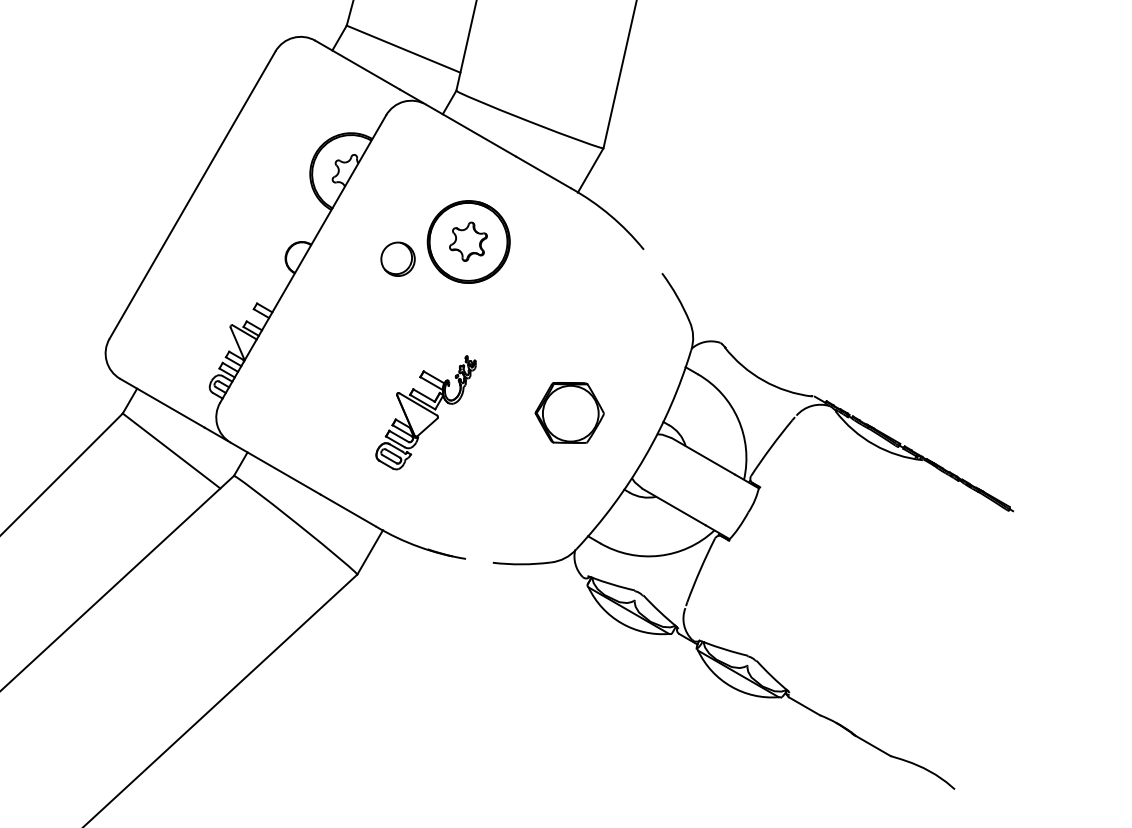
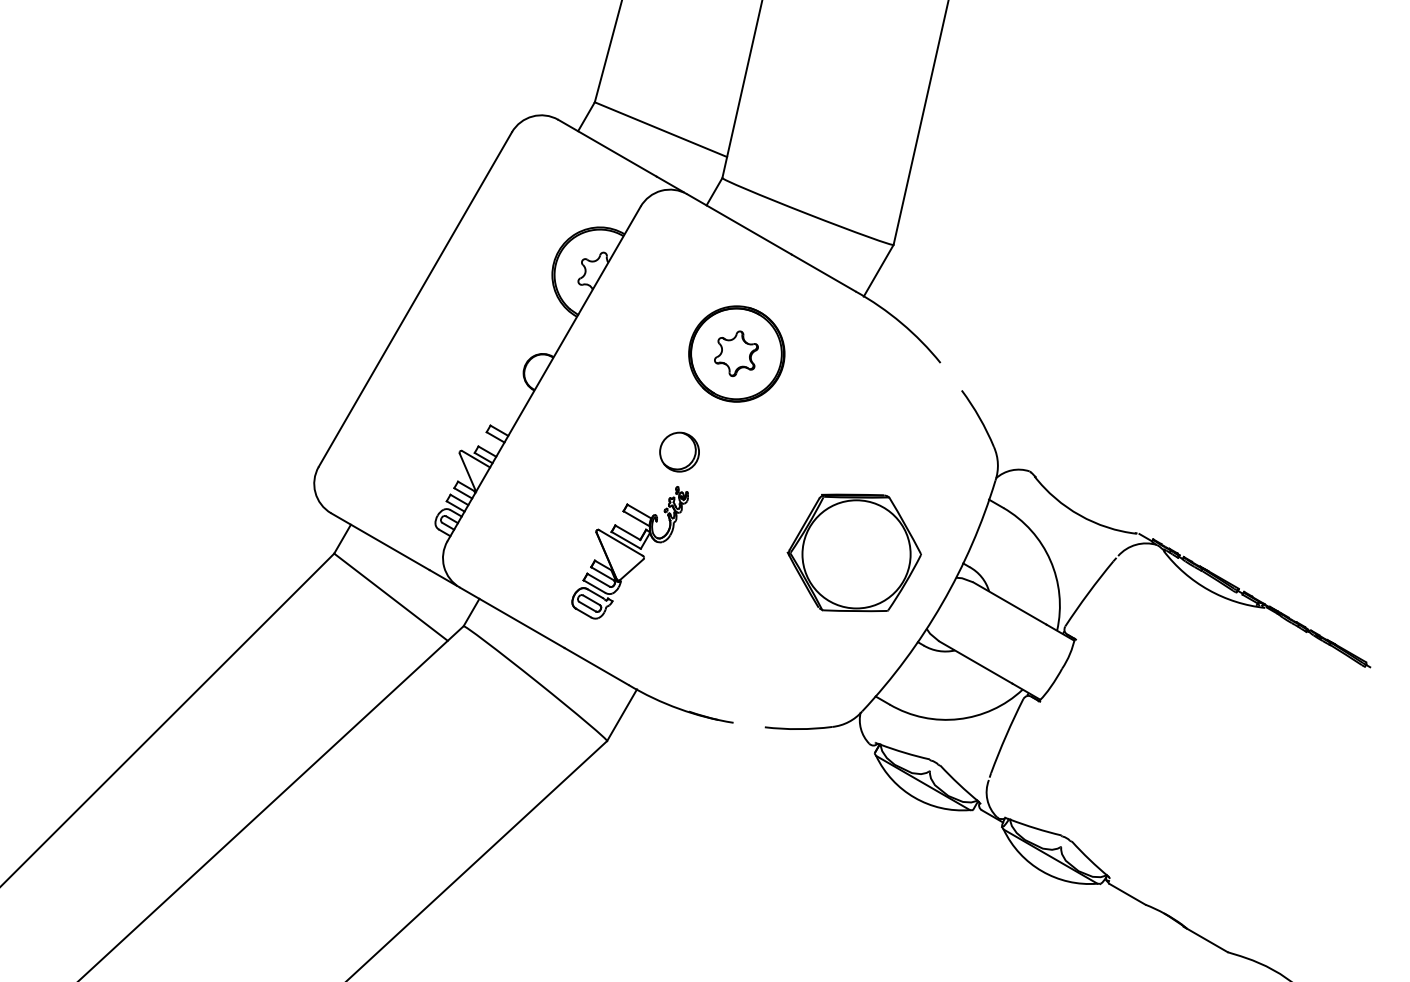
part: (398, 258) -> (679, 451), moved
part: (425, 412) -> (629, 552), moved
part: (569, 412) -> (853, 552), size x1.67

